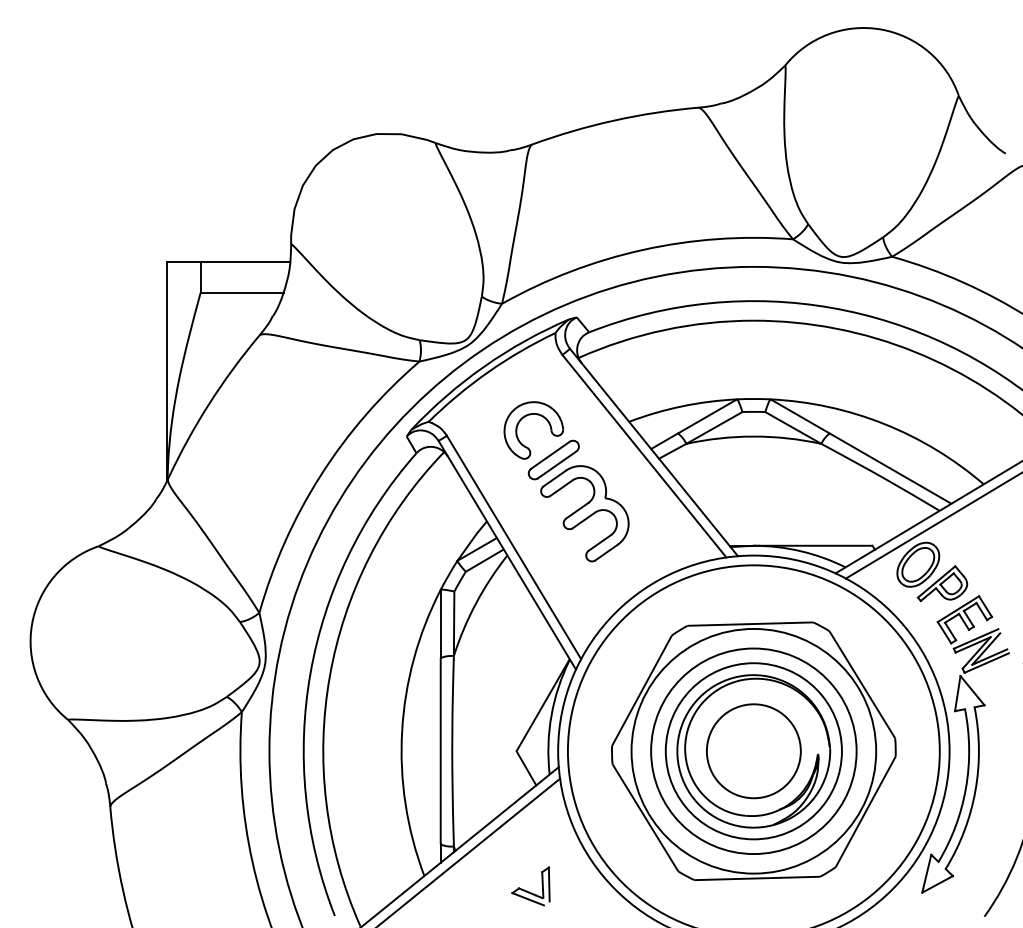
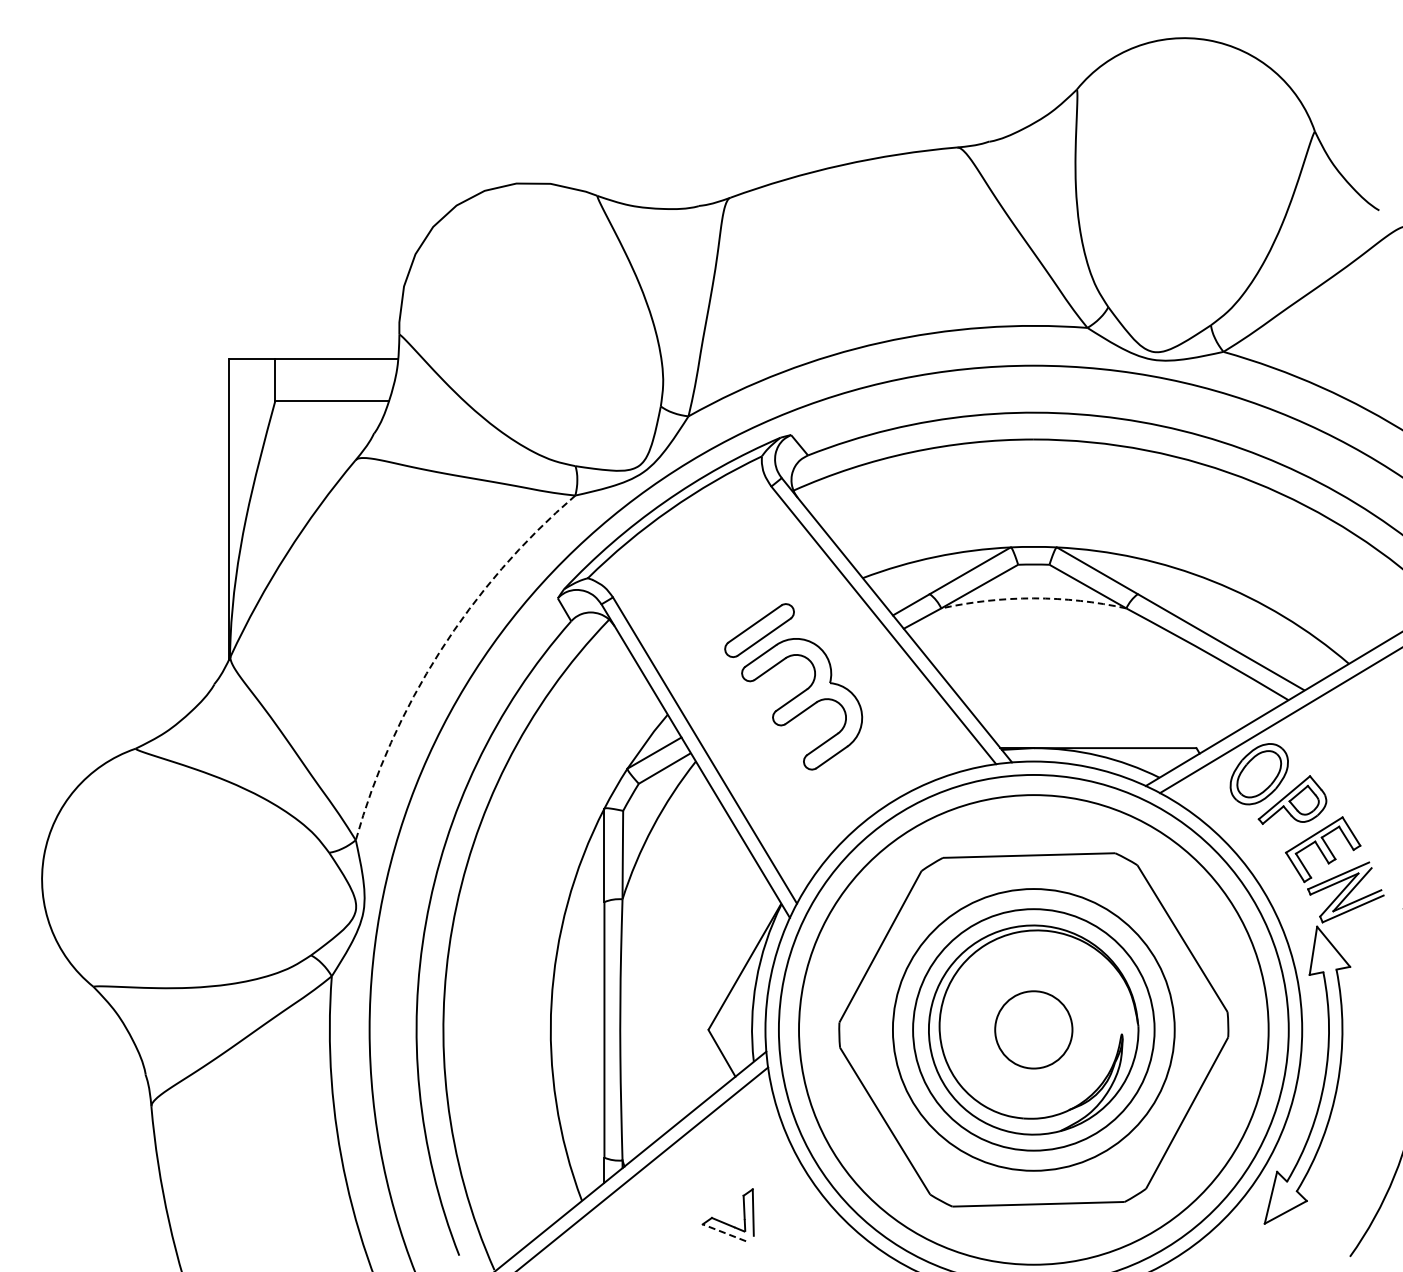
part: (538, 415) -> (738, 569), removed
arc: (753, 436) -> (1033, 598), solid -> dashed
arc: (321, 475) -> (440, 651), solid -> dashed
circle: (753, 750) -> (1033, 1029), size x0.6
circle: (753, 750) -> (1033, 1029), size x1.4
line: (527, 899) -> (723, 1232), solid -> dashed

